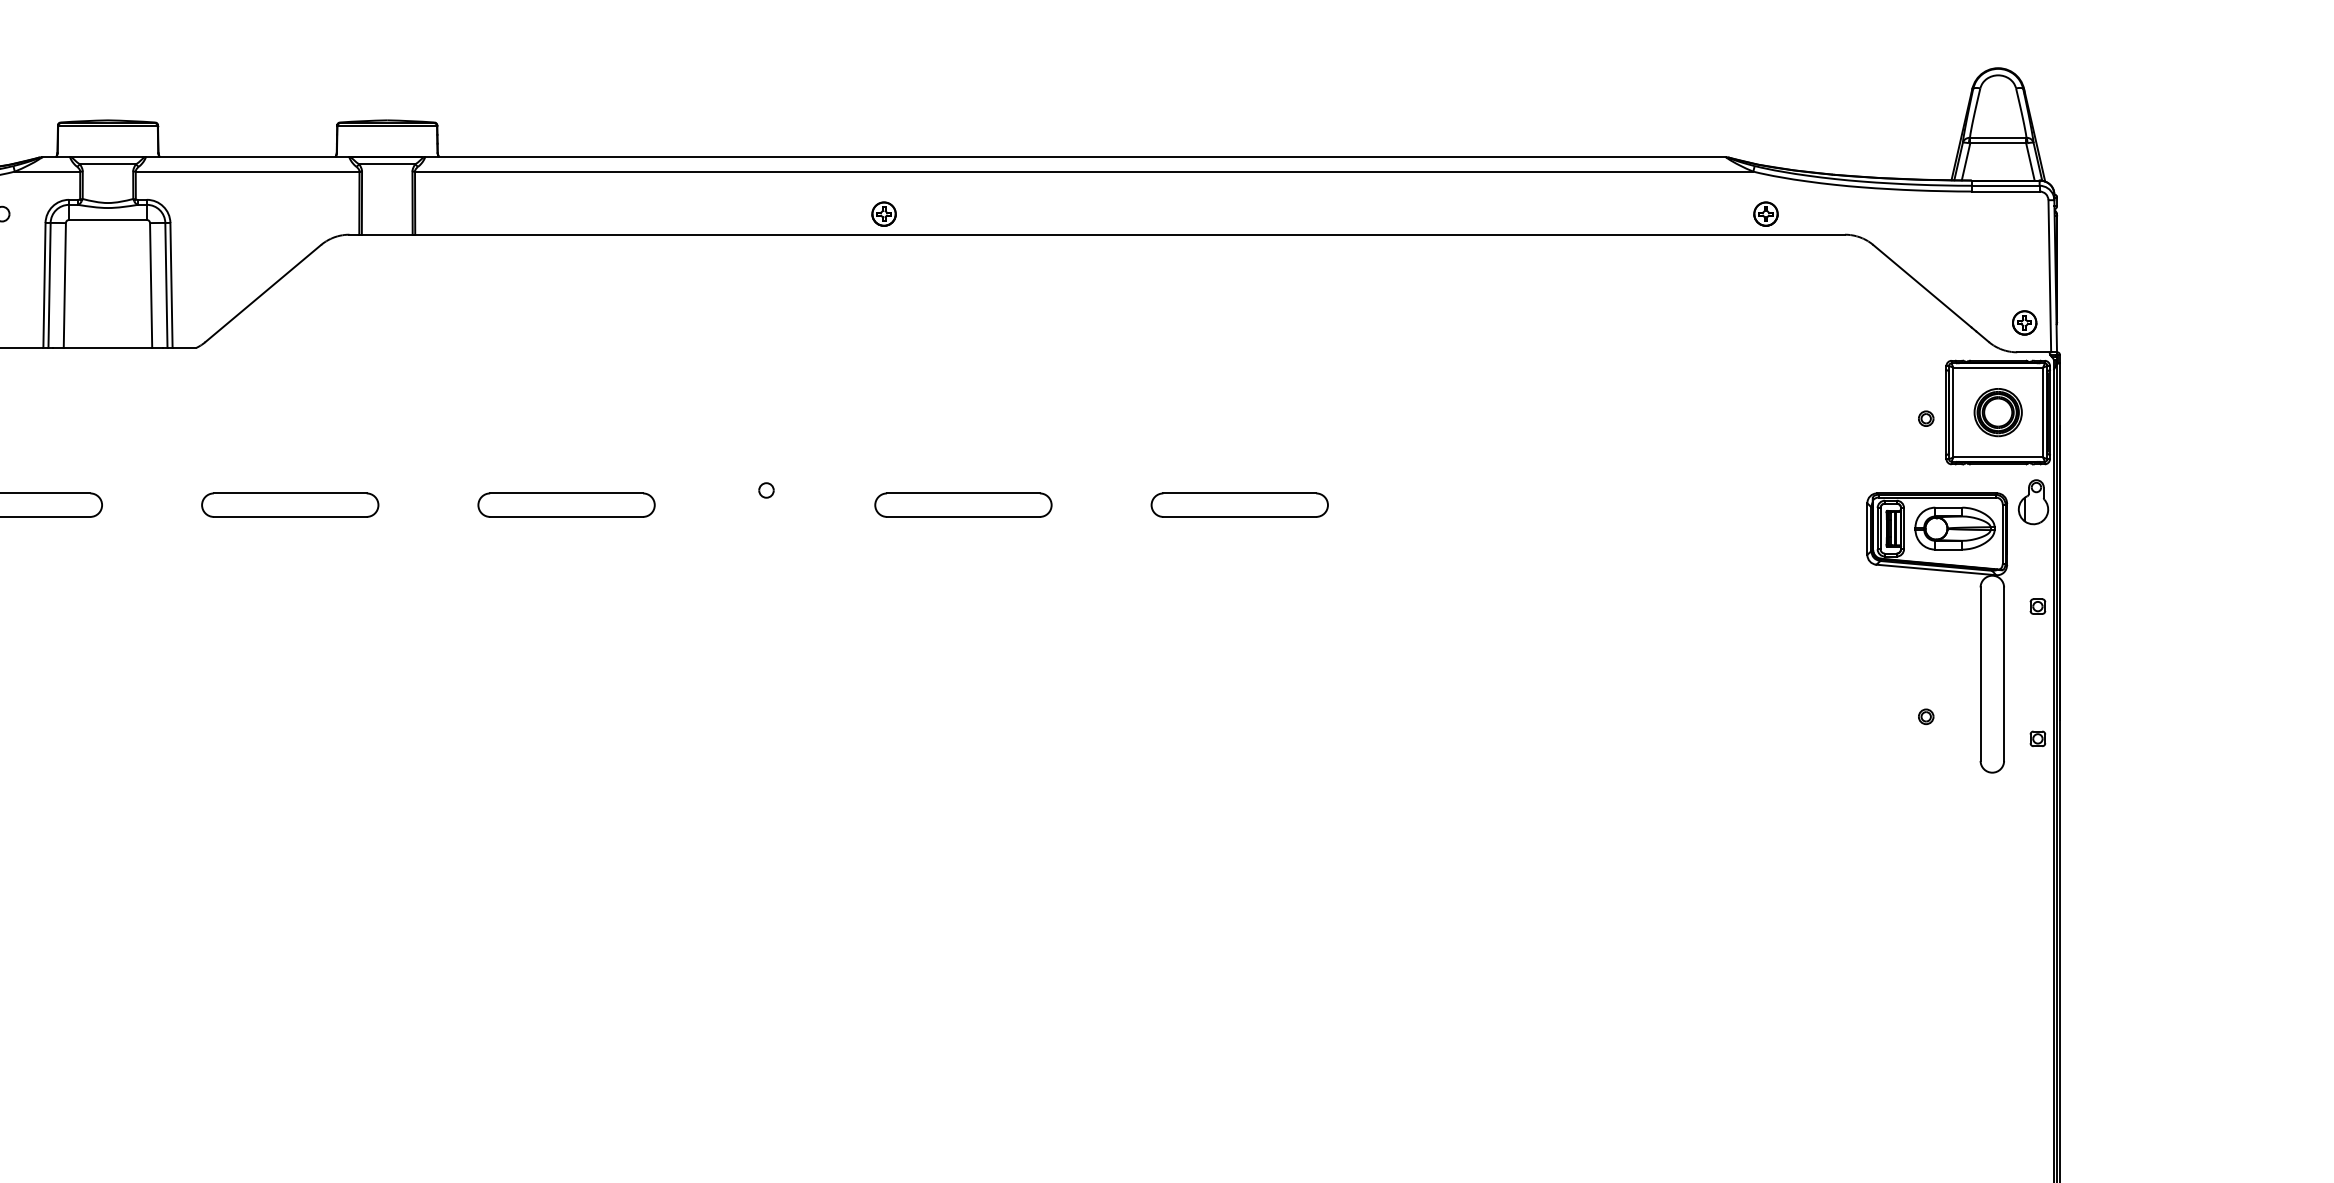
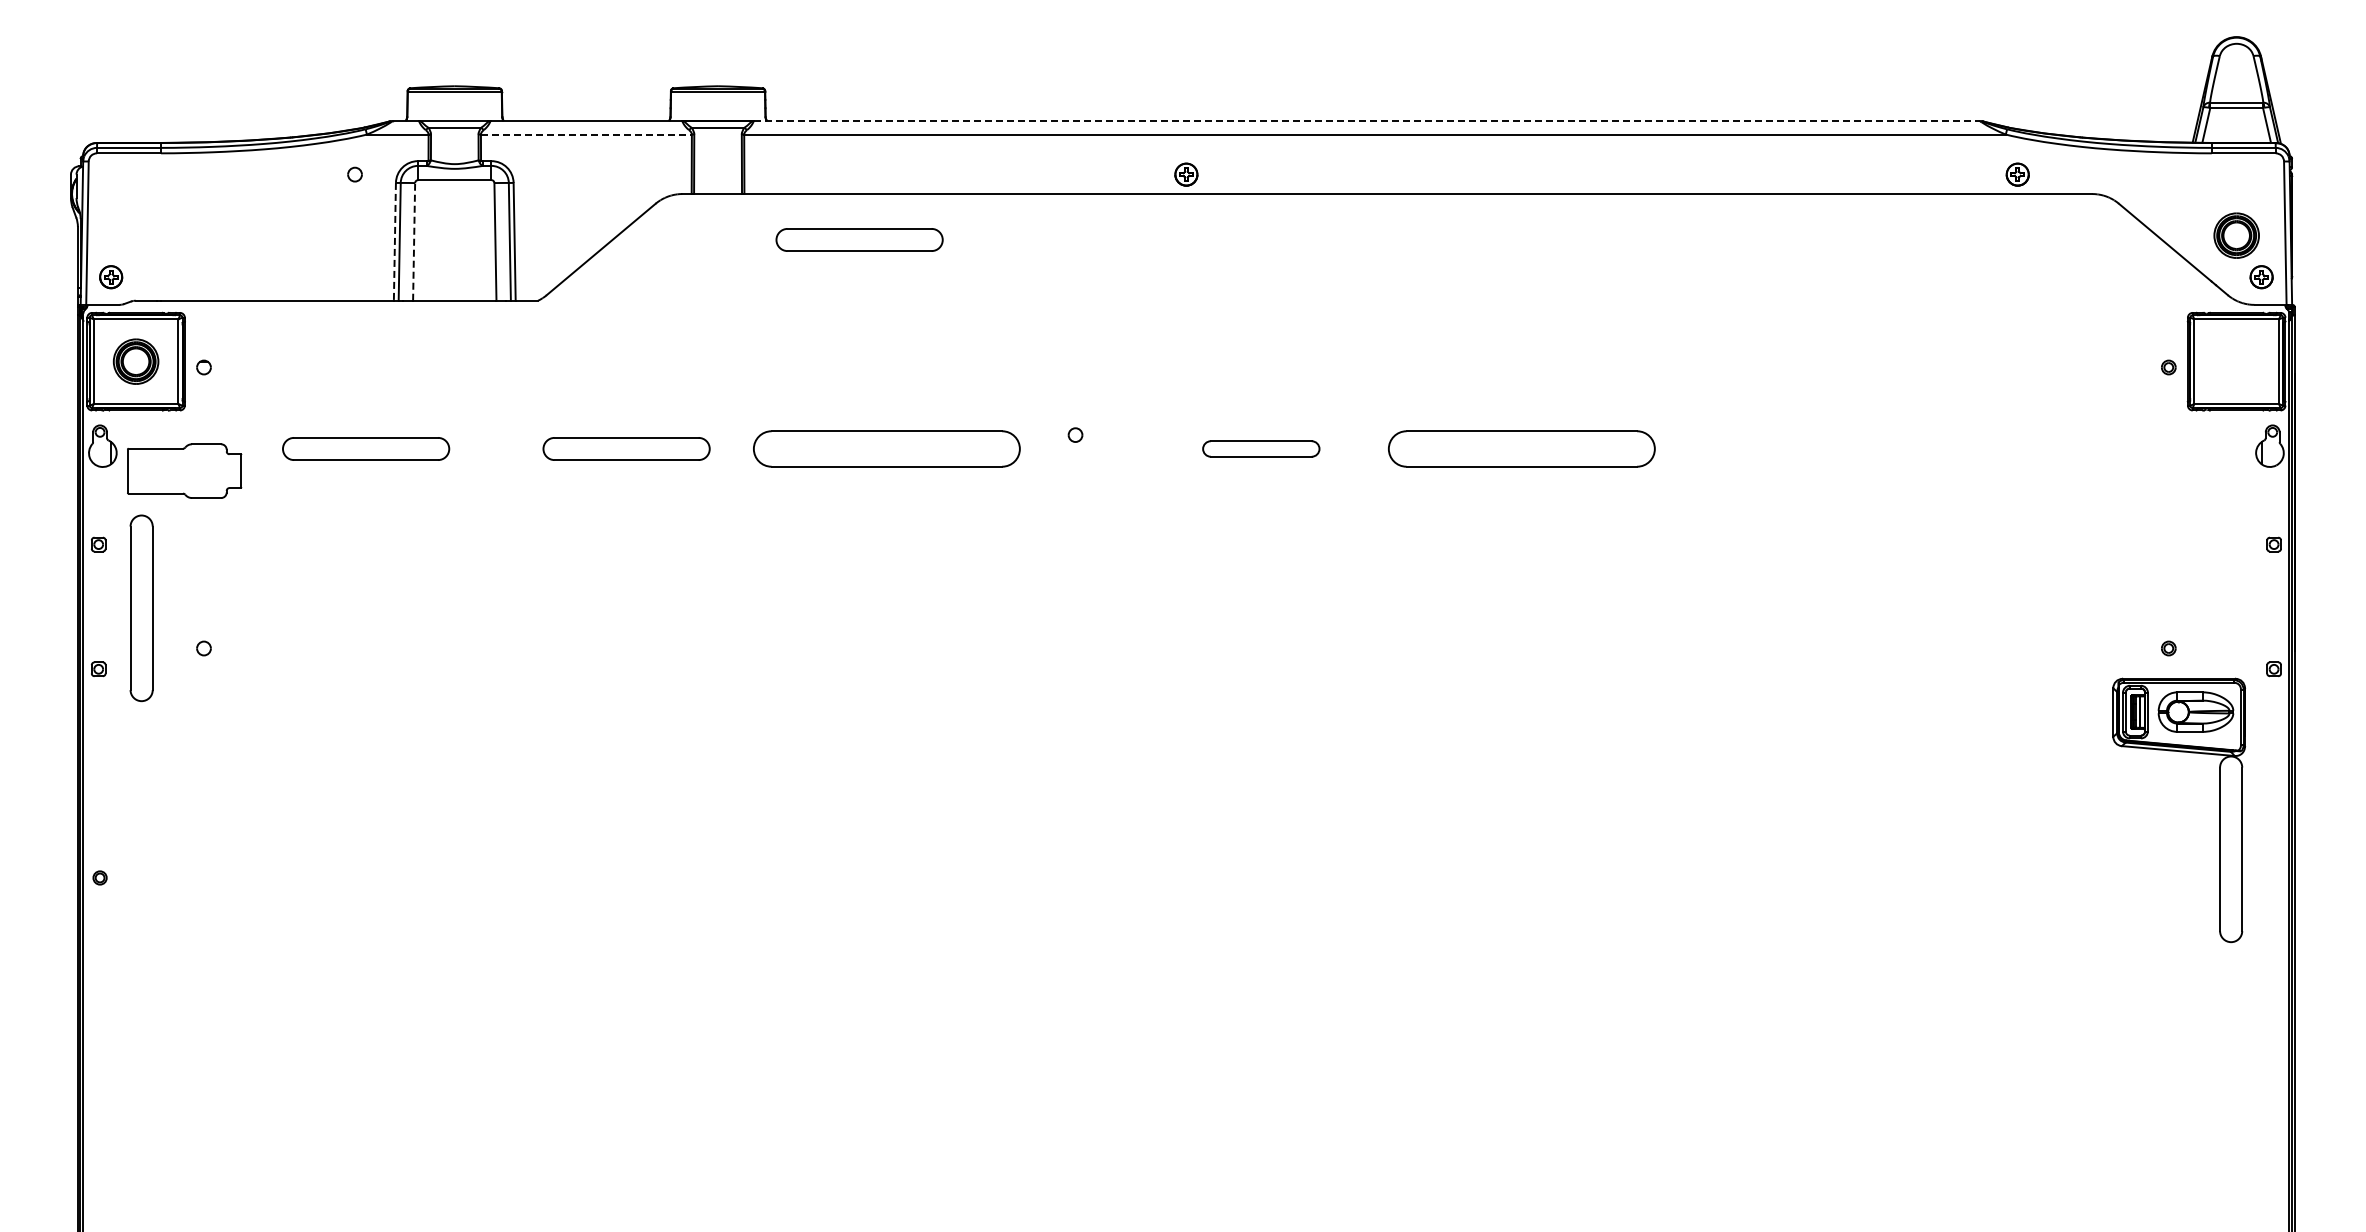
line: (1076, 156) -> (1367, 120), solid -> dashed
line: (247, 171) -> (586, 134), solid -> dashed
part: (537, 282) -> (859, 239), added
line: (44, 285) -> (394, 241), solid -> dashed
line: (65, 285) -> (414, 241), solid -> dashed
part: (1998, 412) -> (2236, 235), moved
part: (567, 504) -> (887, 448), size x1.6
part: (963, 504) -> (1261, 448), size x0.7
part: (1239, 504) -> (1521, 448), size x1.6
part: (1979, 633) -> (2219, 810), moved

